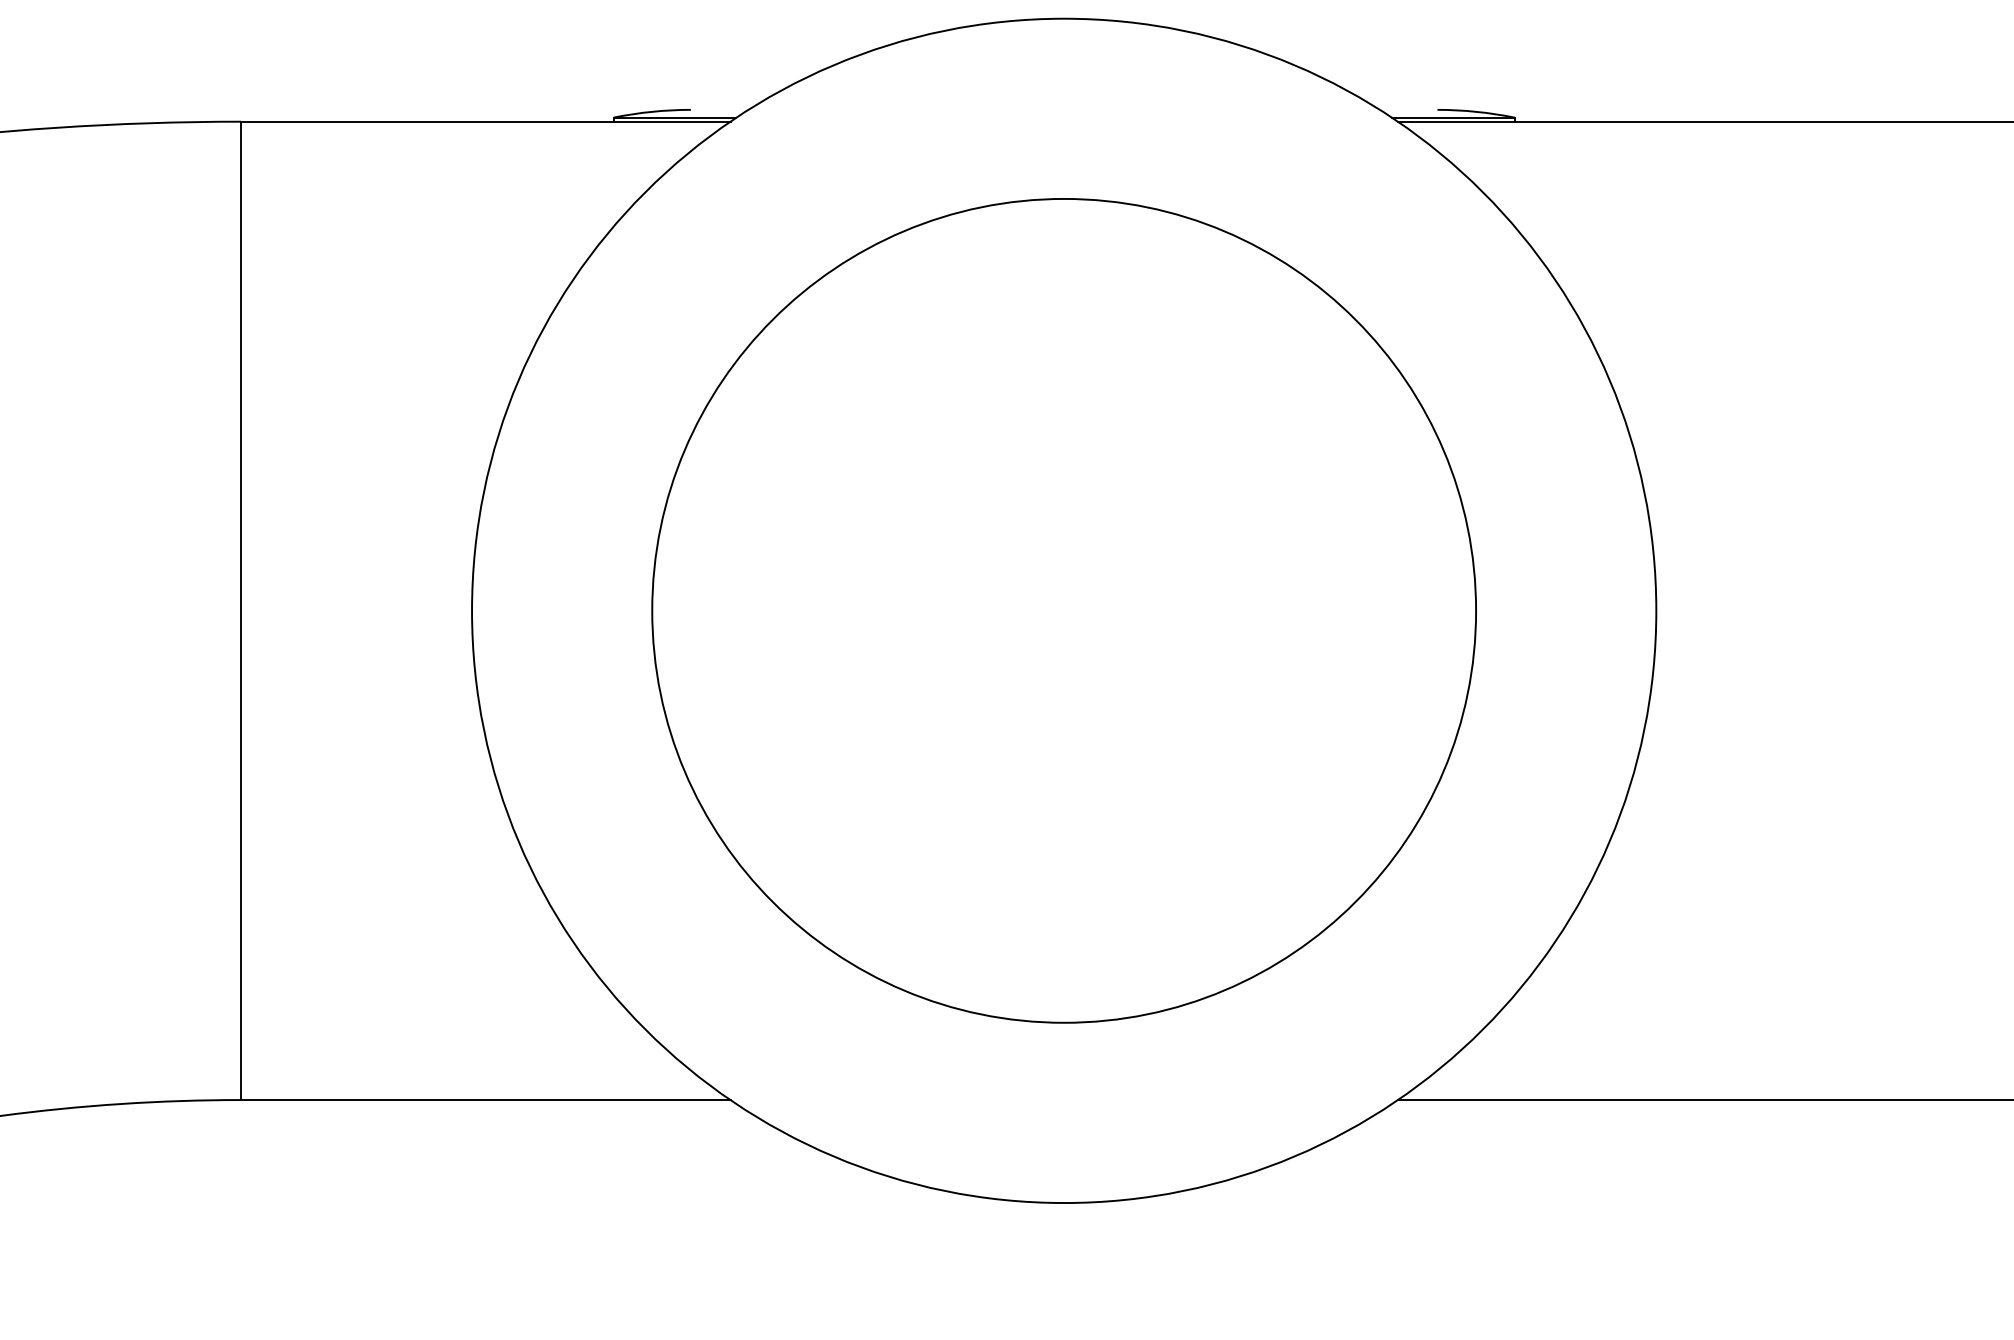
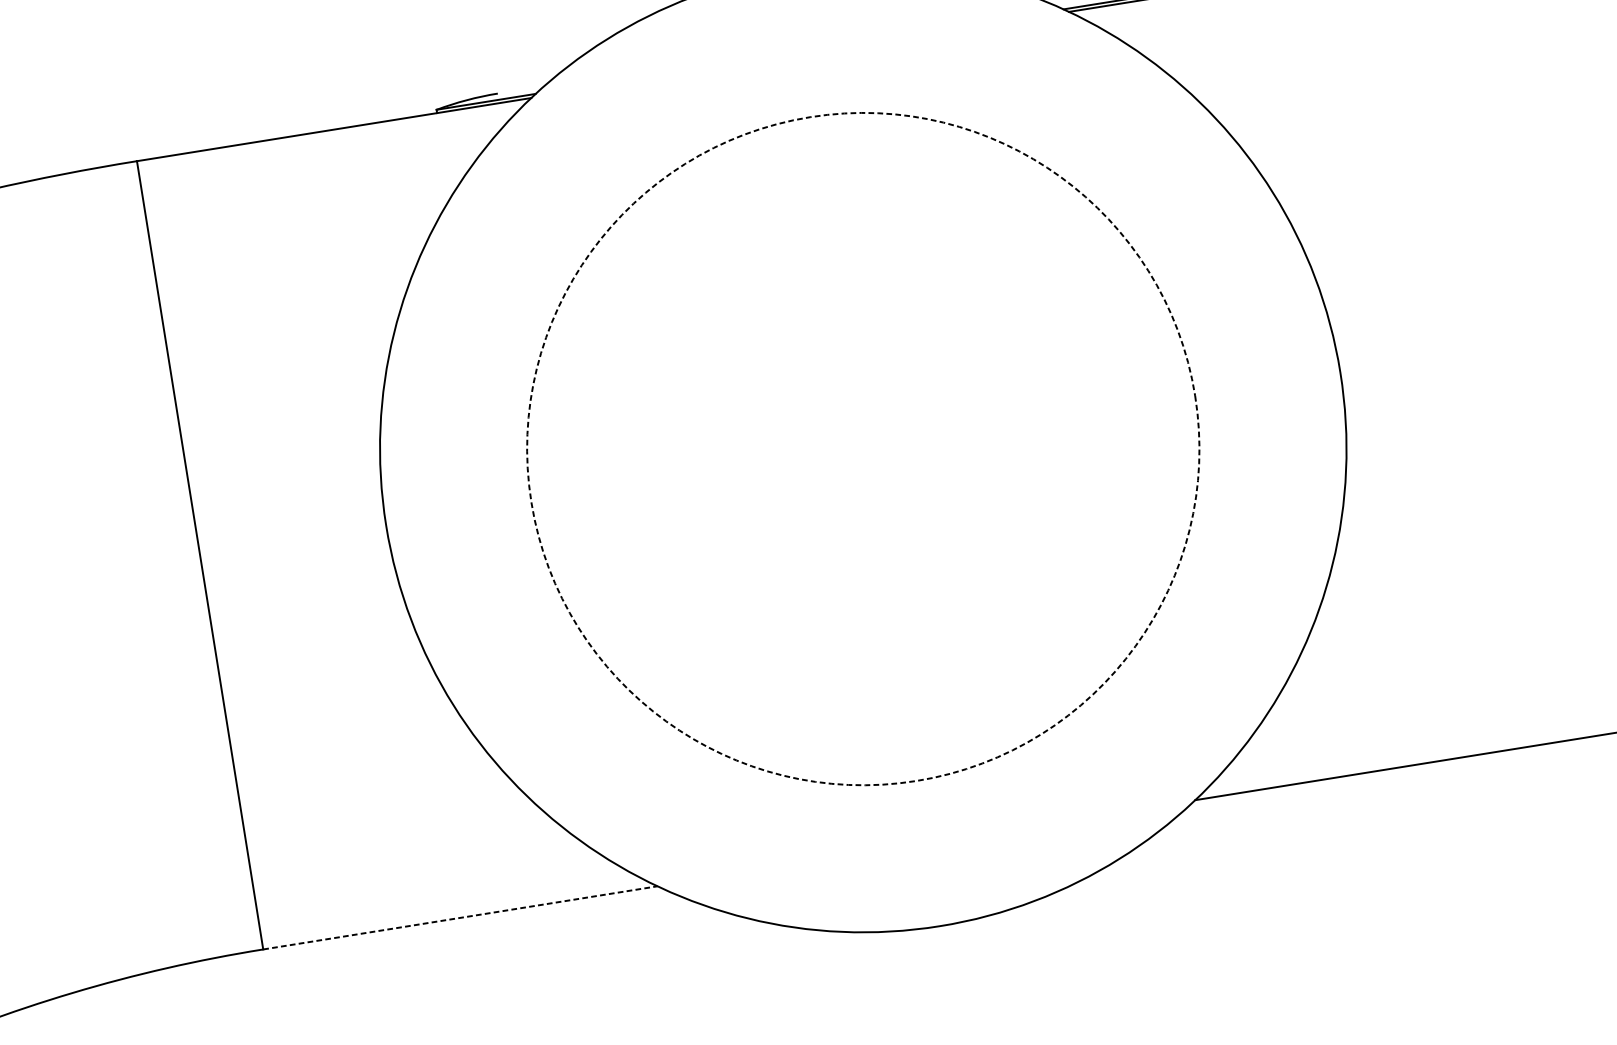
circle: (1064, 610) -> (863, 448), solid -> dashed
line: (485, 1100) -> (460, 918), solid -> dashed

